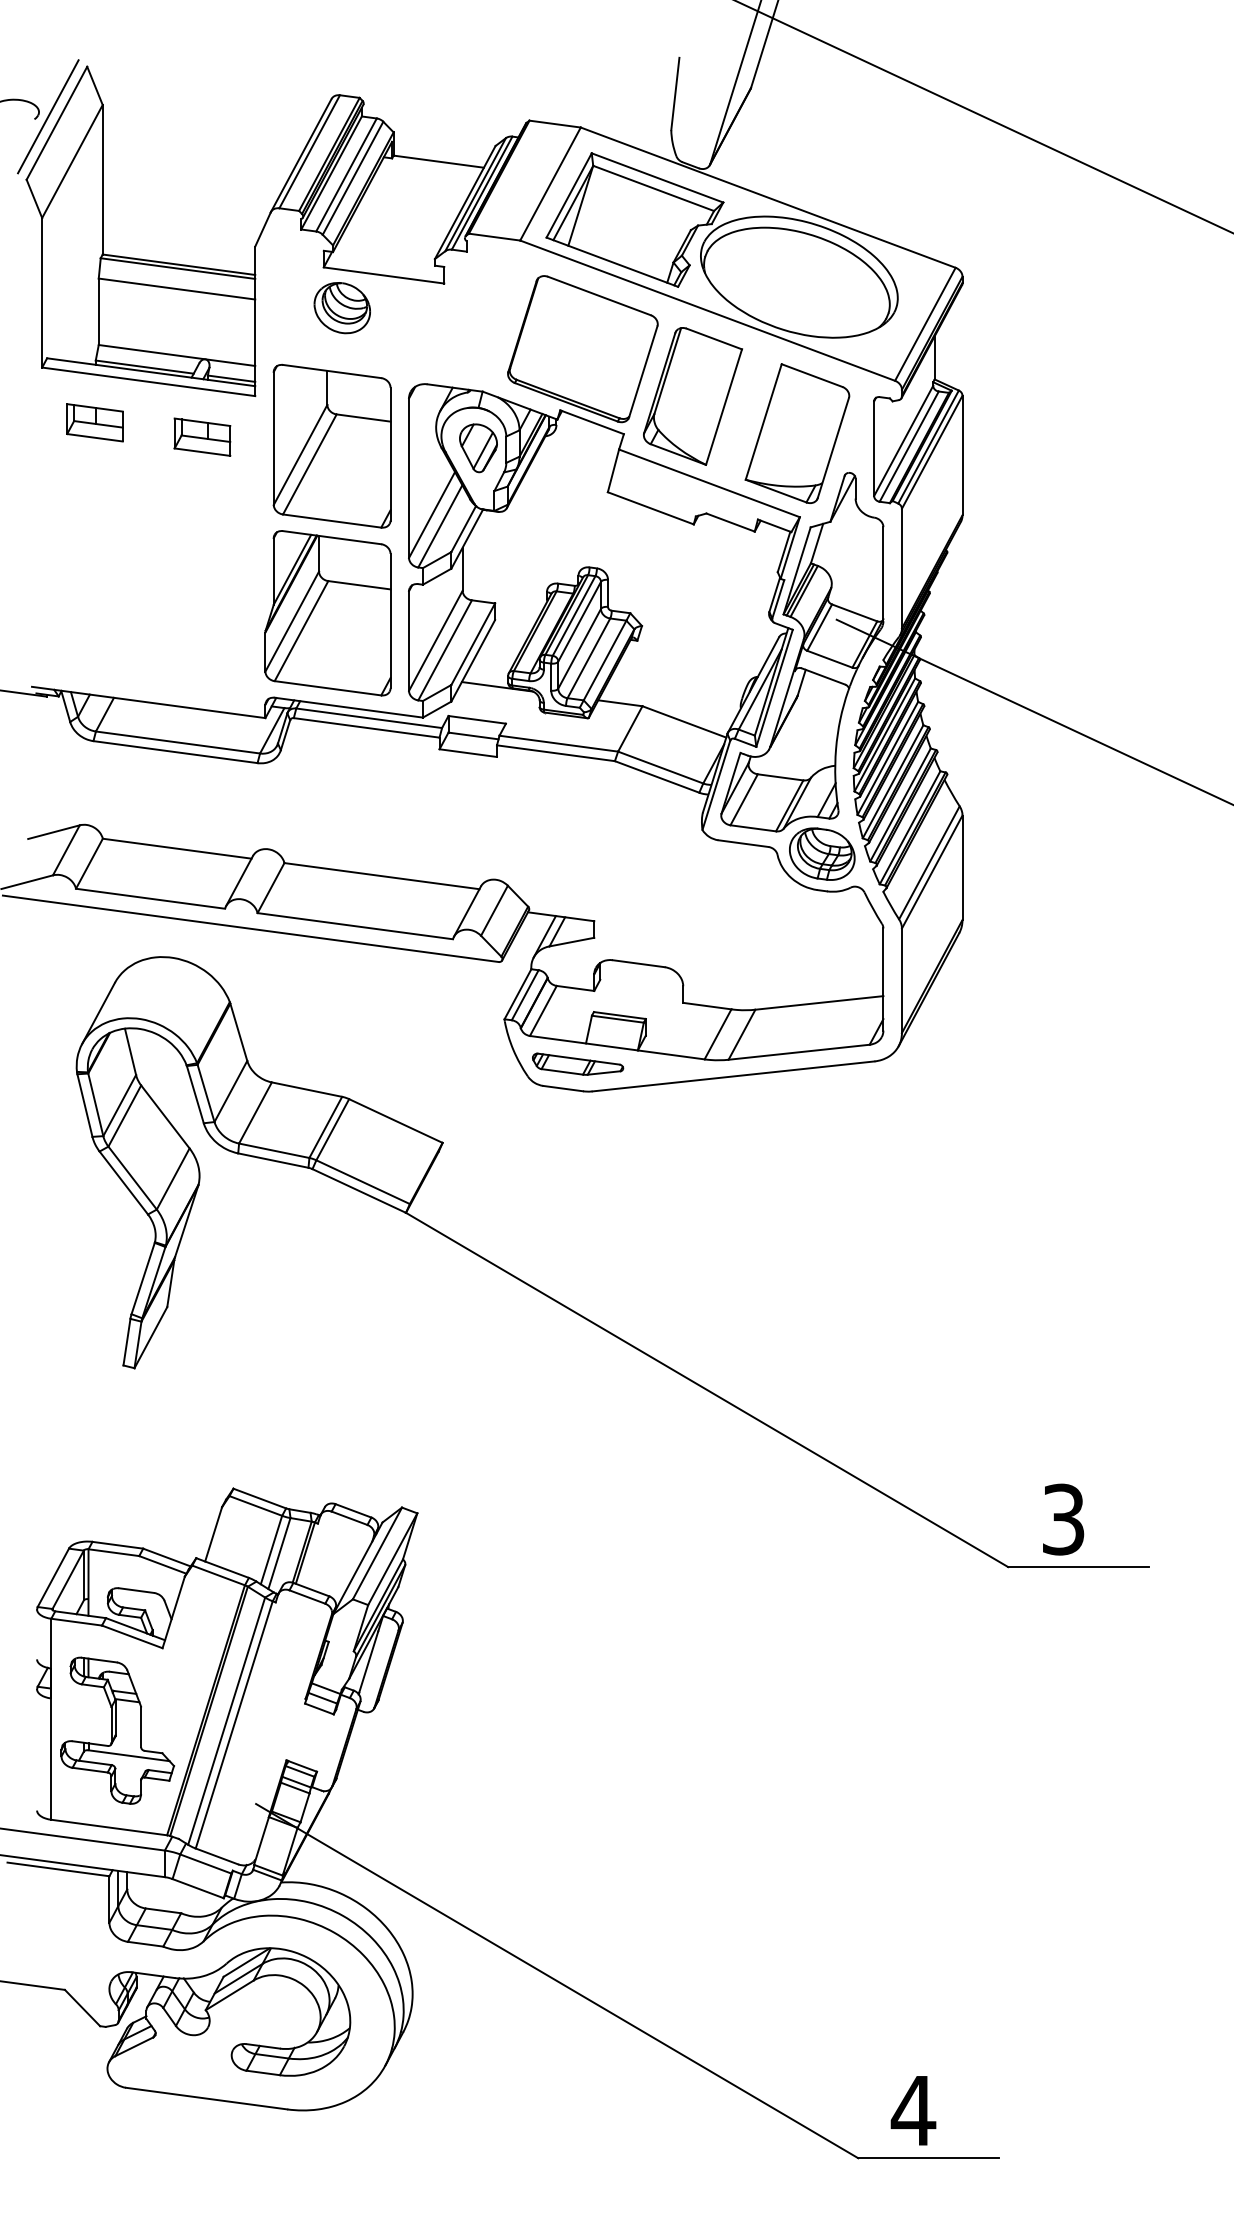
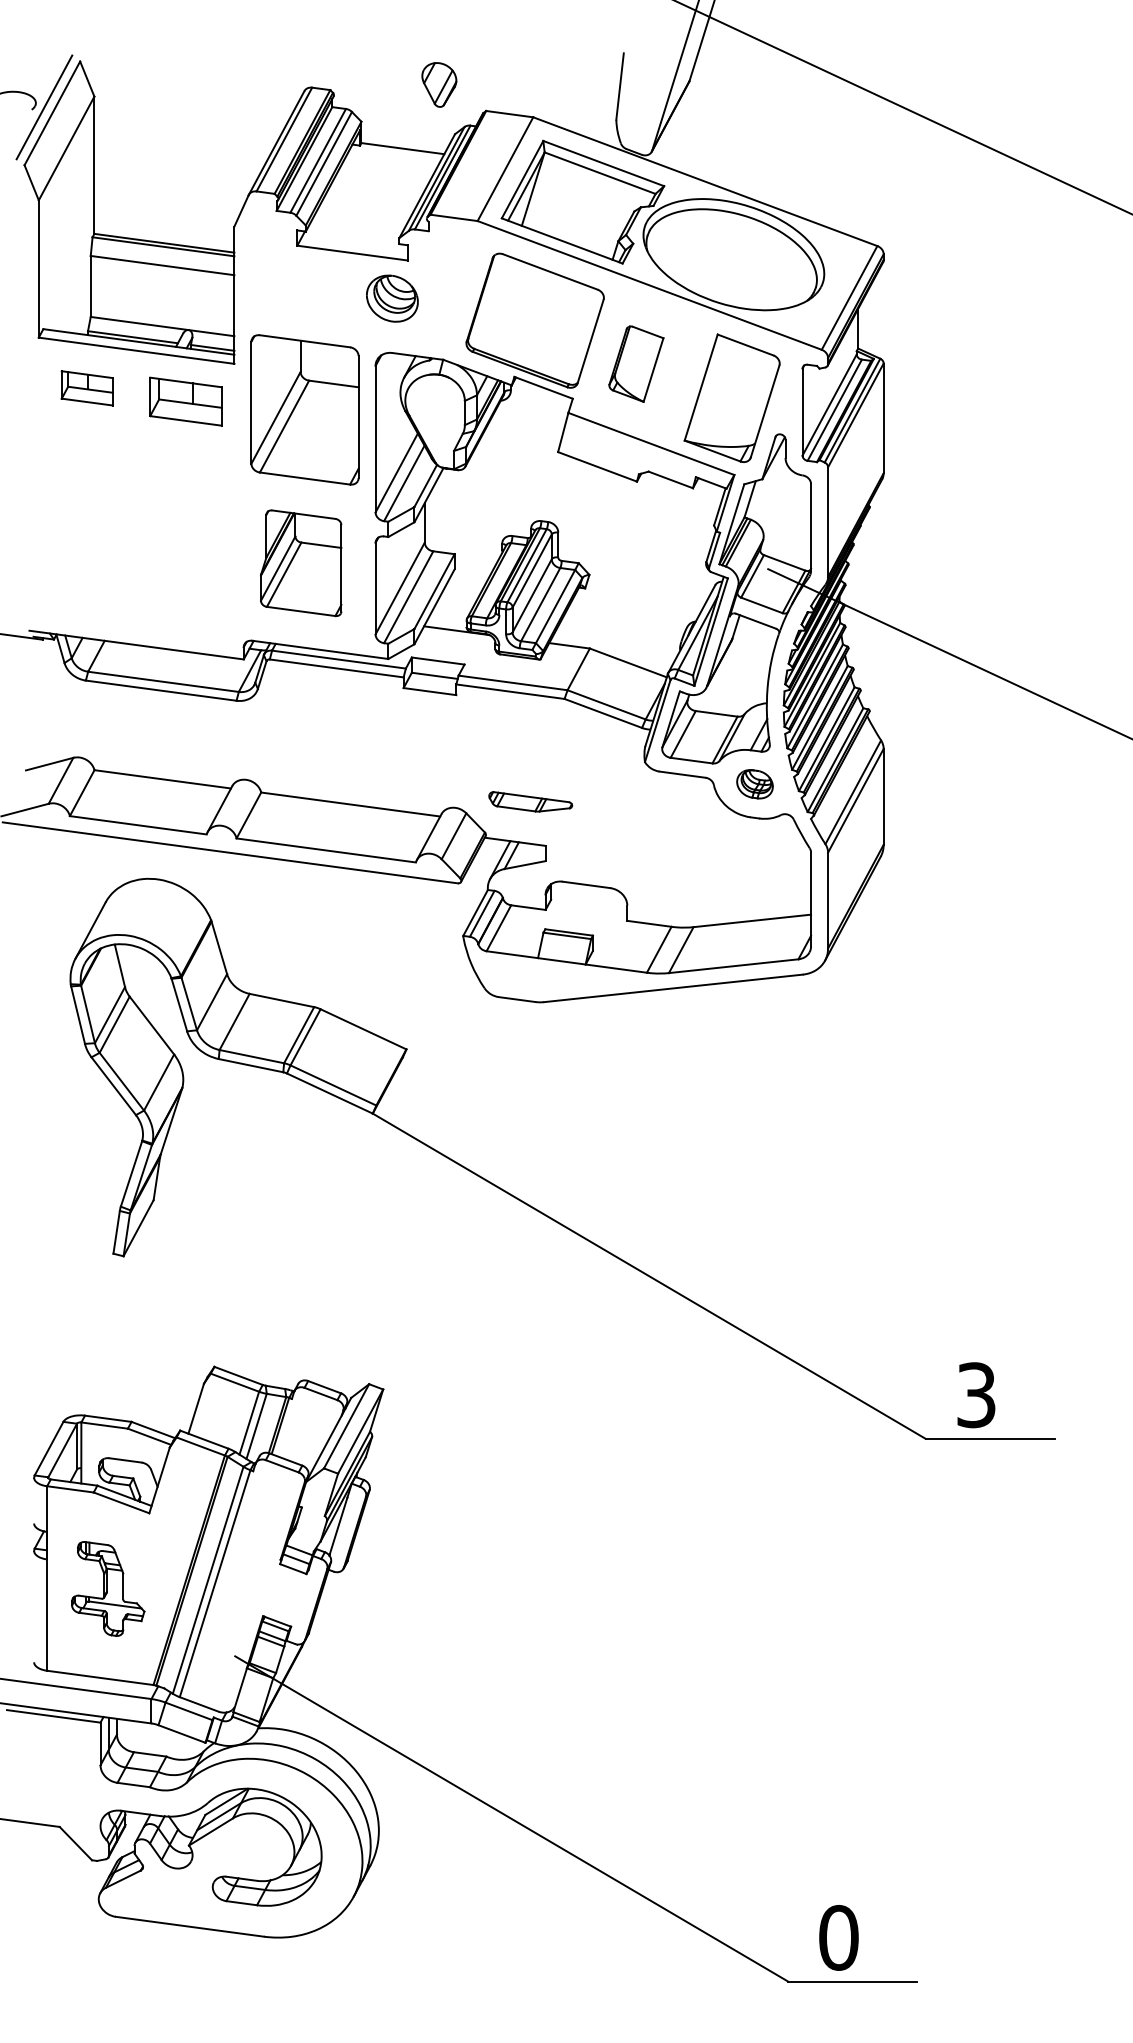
part: (341, 308) -> (391, 299), moved
part: (693, 396) -> (636, 364), size x0.6
part: (202, 436) -> (185, 400), size x1.4
part: (478, 448) -> (439, 85), moved
part: (327, 613) -> (300, 563), size x0.7
part: (822, 853) -> (755, 783), size x0.6
part: (578, 1063) -> (531, 801), moved
part: (117, 1730) -> (107, 1588), size x0.7
text: (913, 2110) -> (838, 1937), 4 -> 0

